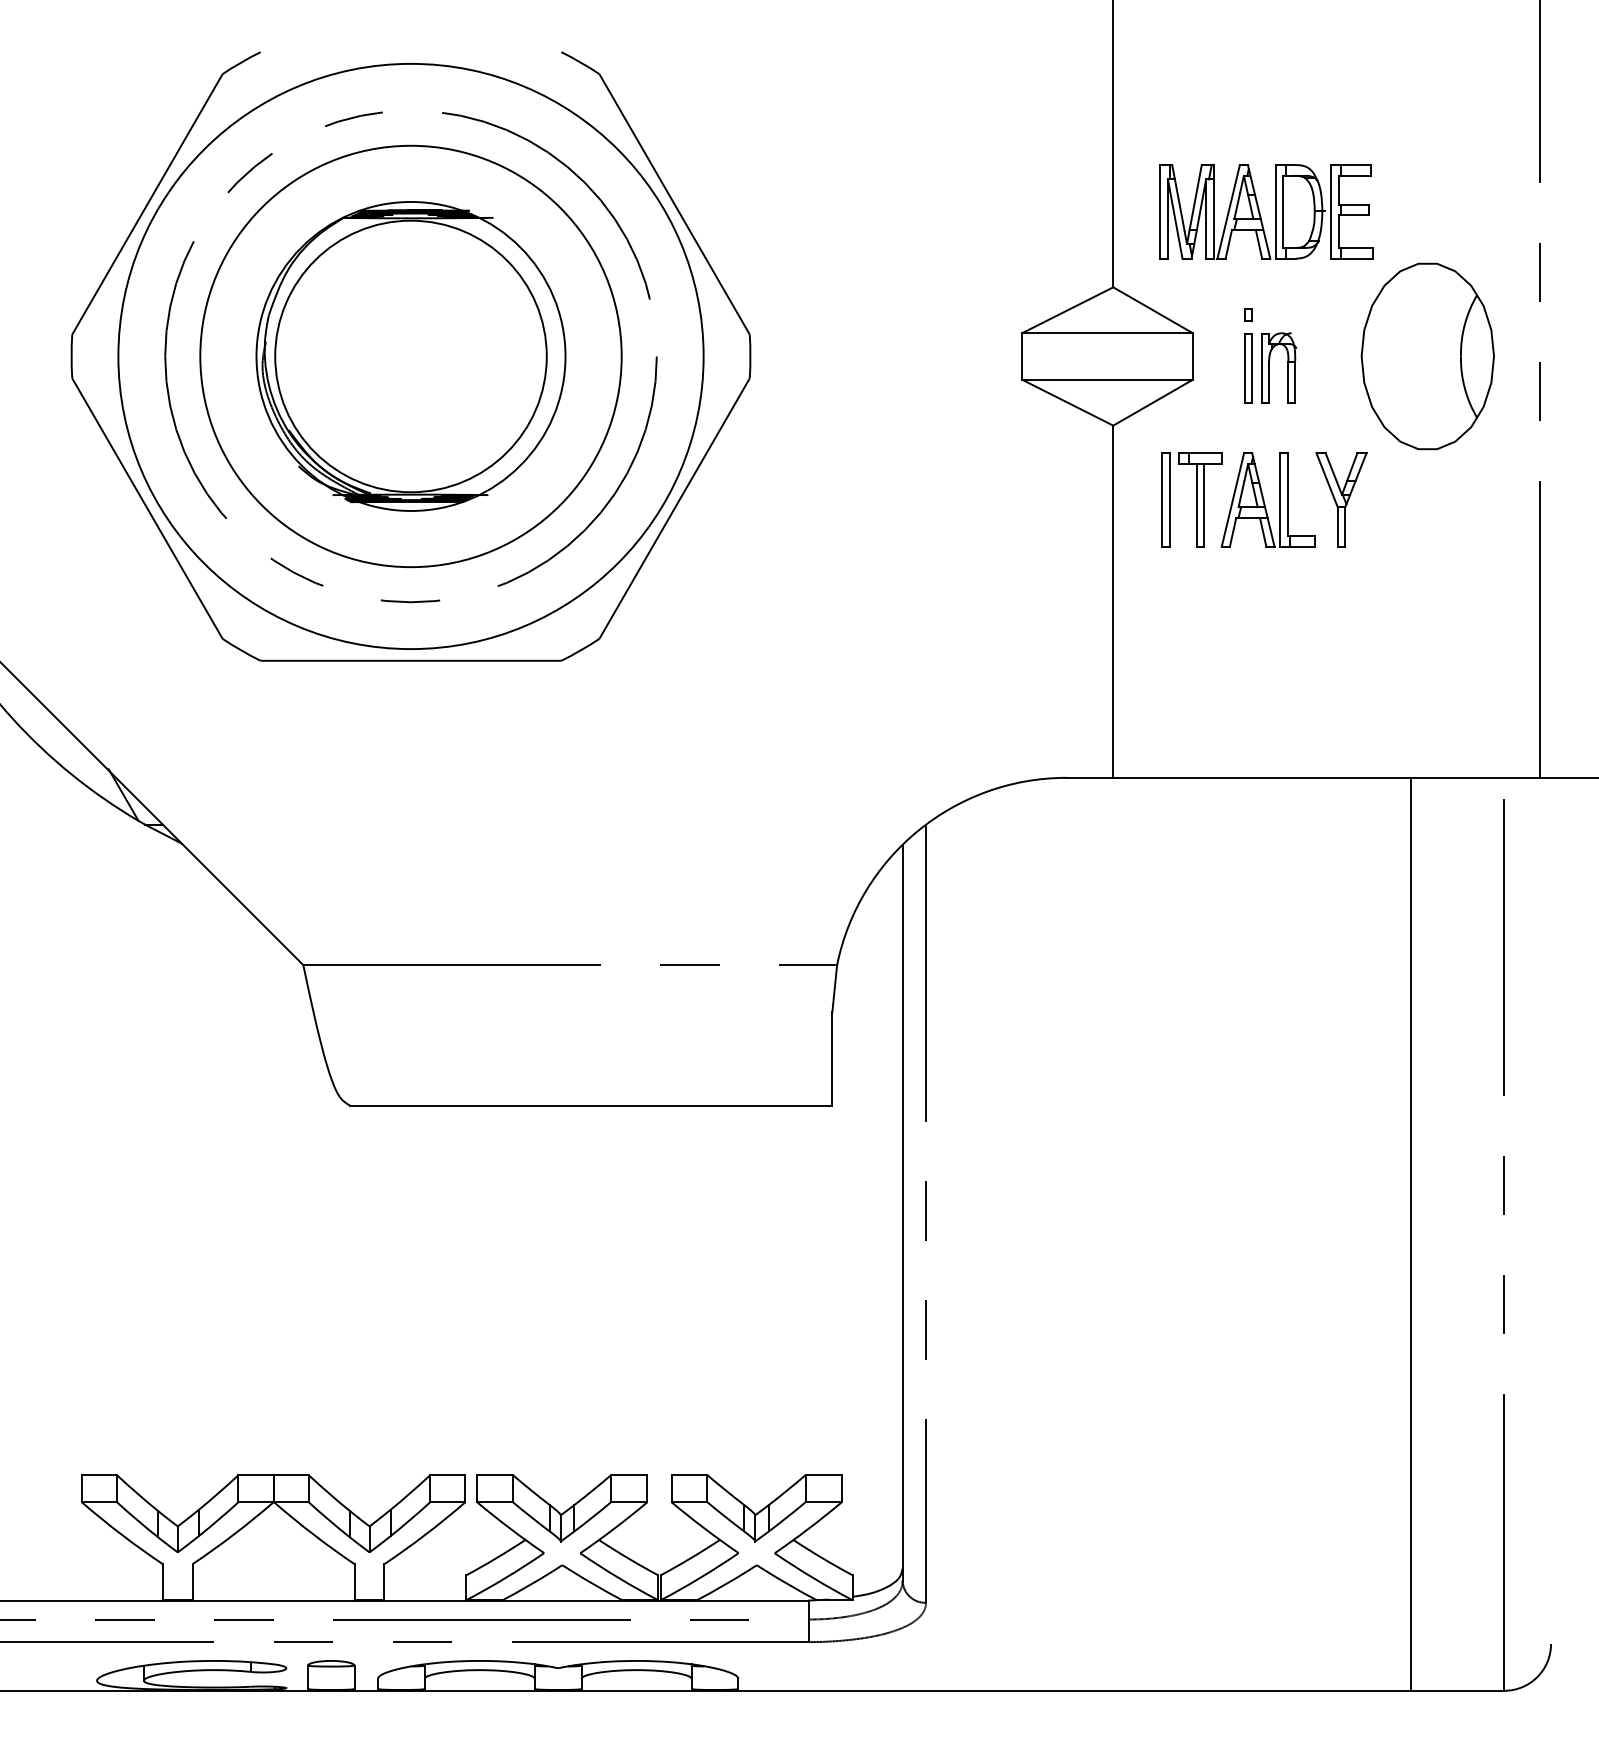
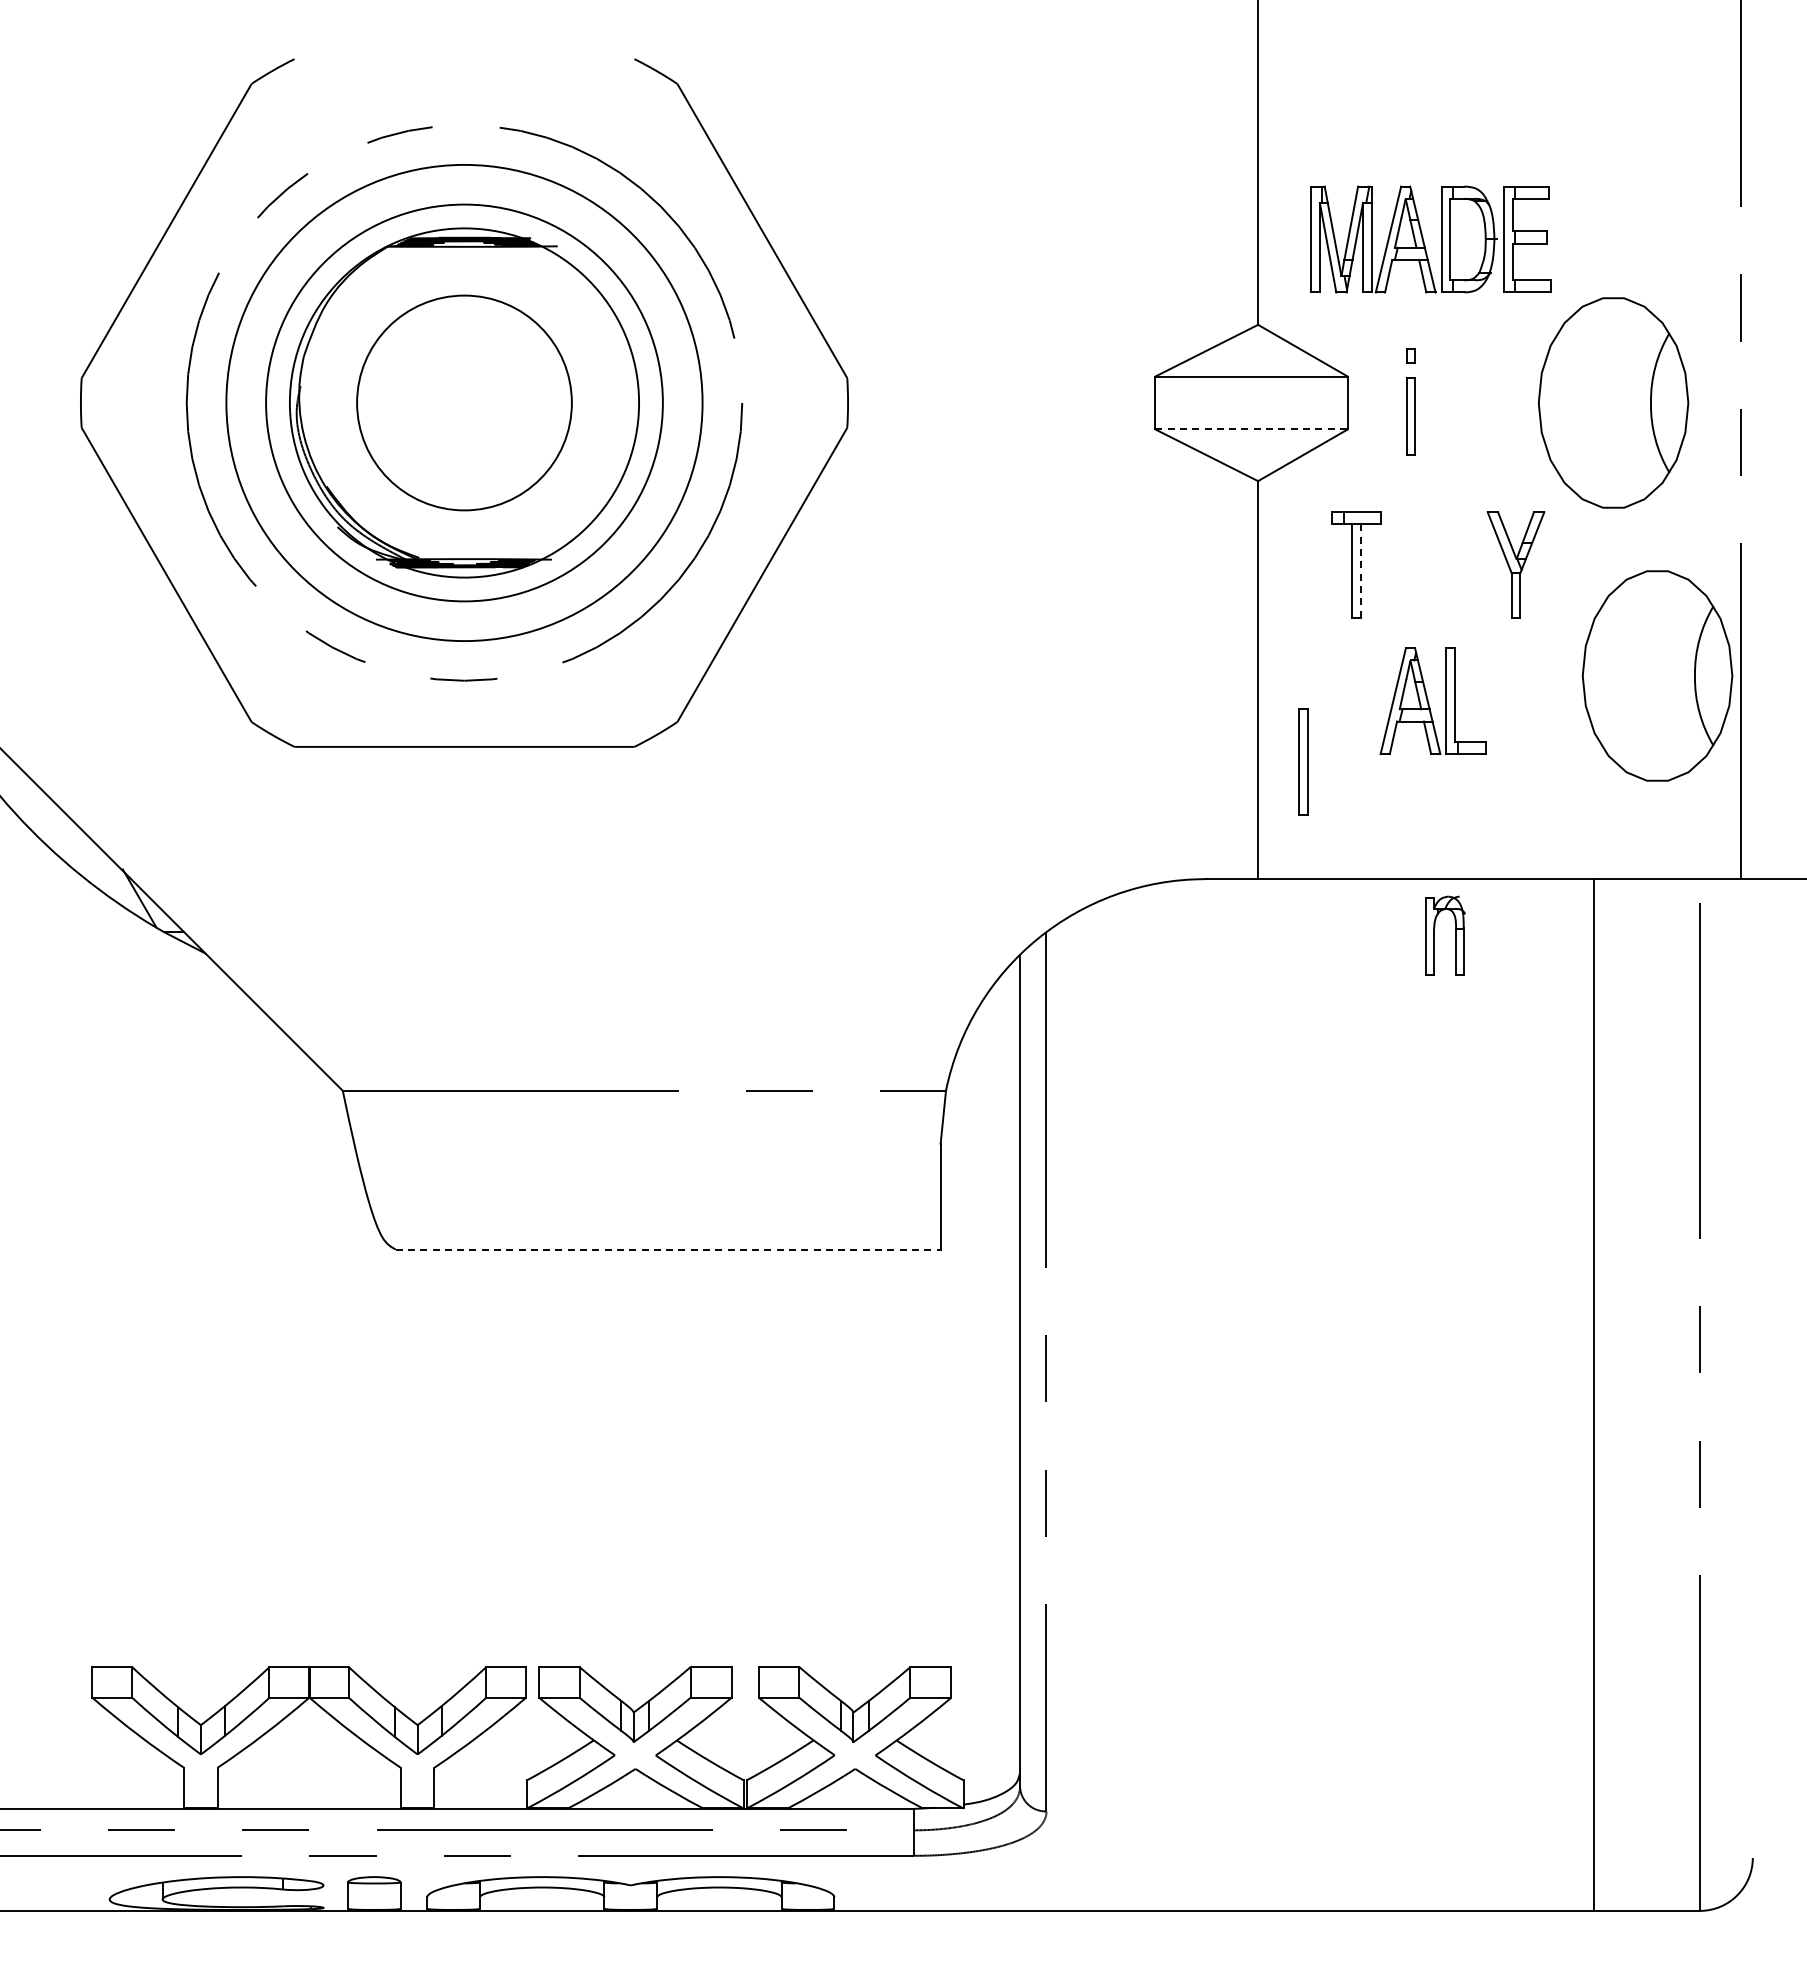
circle: (411, 356) -> (464, 402), size x0.6
circle: (411, 356) -> (464, 402), size x0.7
part: (1287, 367) -> (1455, 935), moved
line: (1108, 379) -> (1252, 429), solid -> dashed
part: (1165, 499) -> (1303, 761), moved
part: (1267, 499) -> (1432, 700), moved
line: (1204, 505) -> (1361, 571), solid -> dashed
part: (1466, 597) -> (1657, 675), added
line: (591, 1105) -> (668, 1249), solid -> dashed

